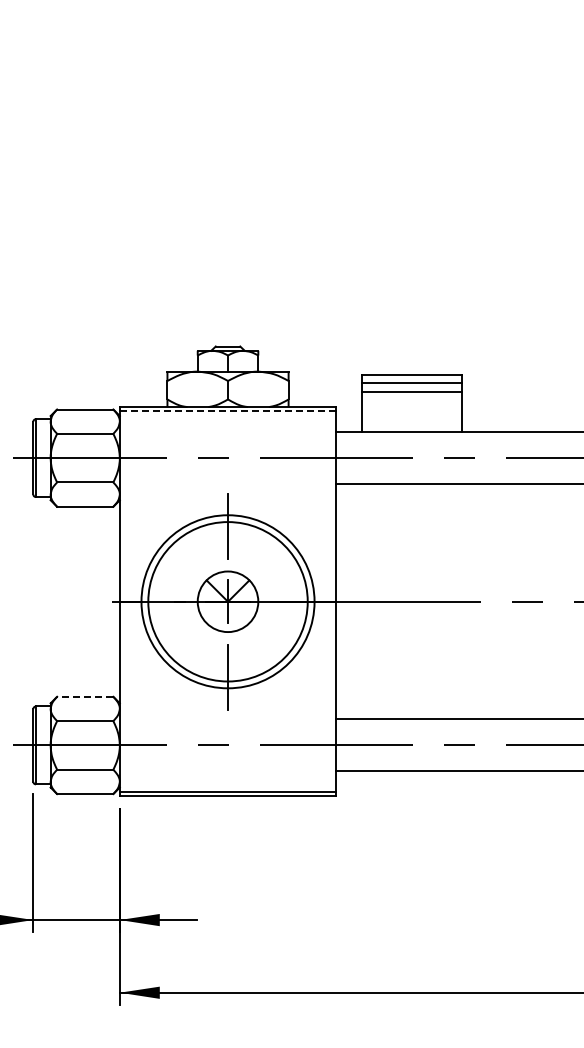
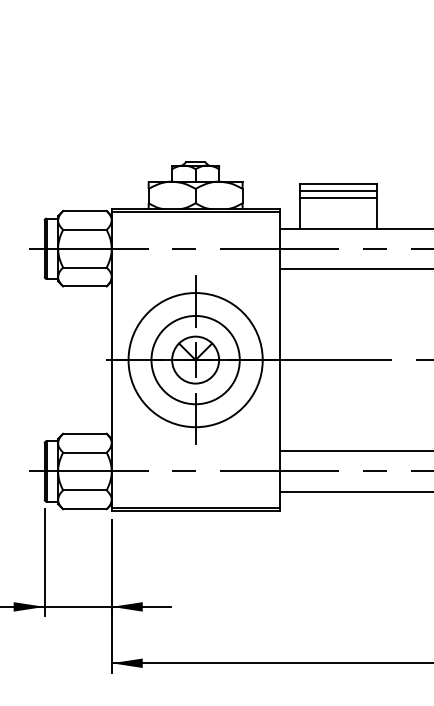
line: (227, 411) -> (195, 212), dashed -> solid
circle: (227, 601) -> (195, 359), size x0.71
line: (84, 696) -> (84, 433), dashed -> solid

